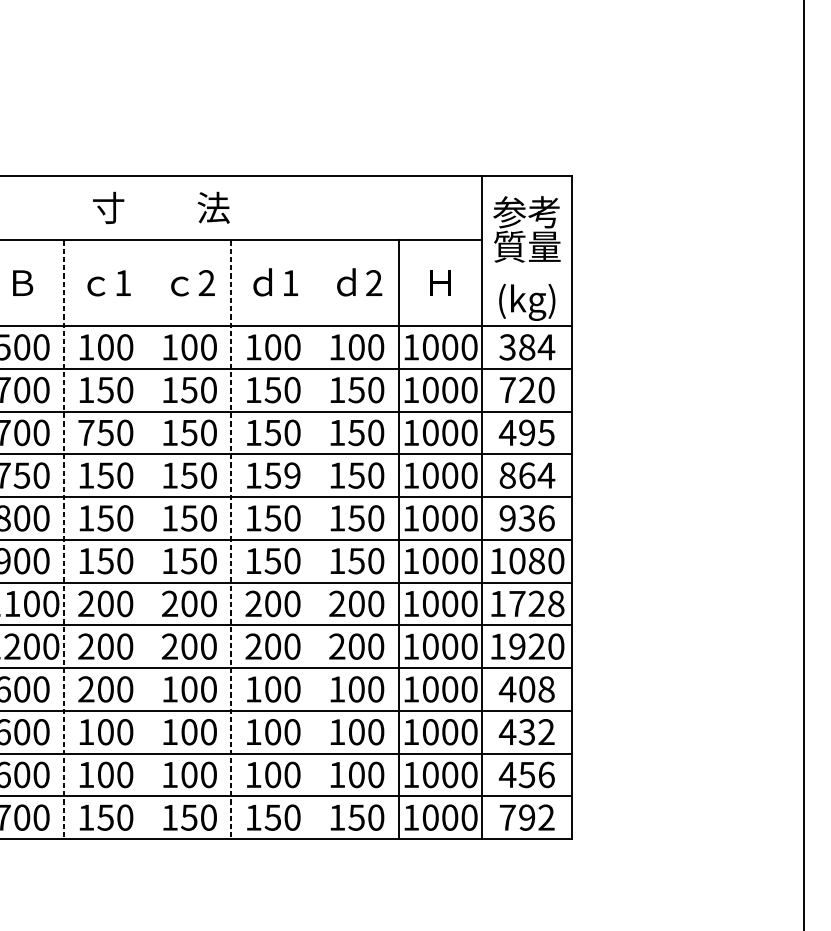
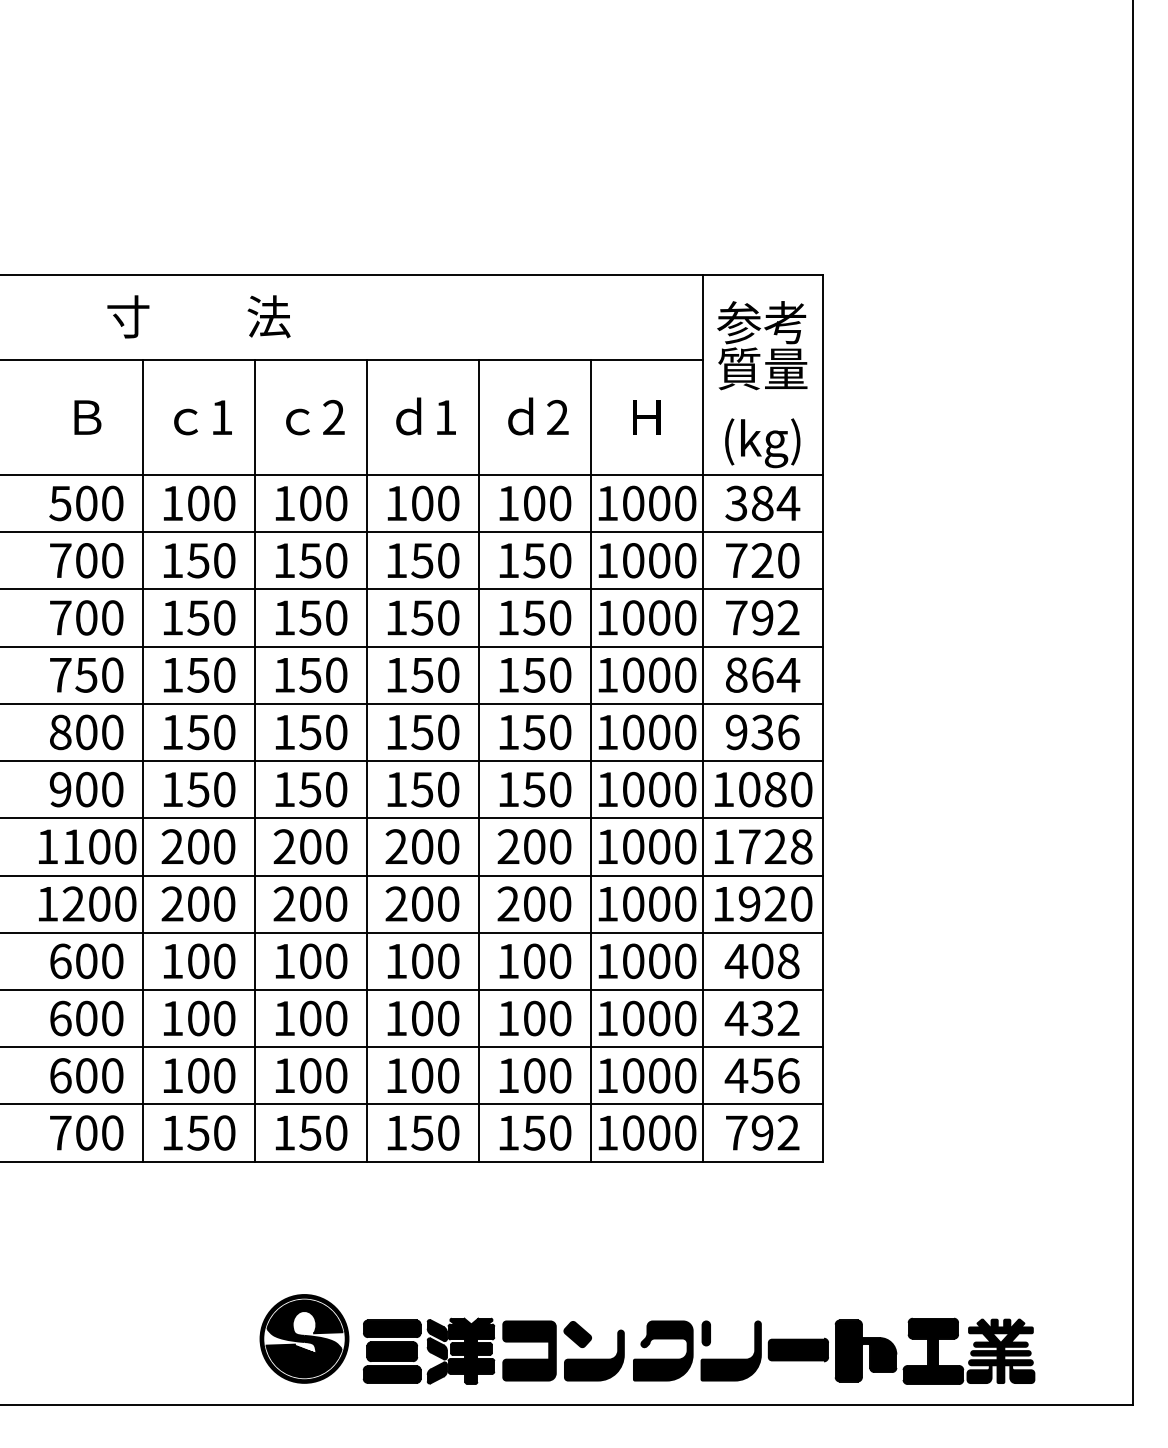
text: (160, 207) -> (198, 316), moved
text: (86, 432) -> (172, 617), 750 -> 150
text: (526, 432) -> (761, 617), 495 -> 792
text: (292, 475) -> (448, 674), 159 -> 150
line: (147, 539) -> (254, 760), added
line: (314, 539) -> (478, 760), added
line: (63, 540) -> (142, 761), dashed -> solid
line: (231, 540) -> (366, 761), dashed -> solid
text: (86, 688) -> (172, 960), 200 -> 100

